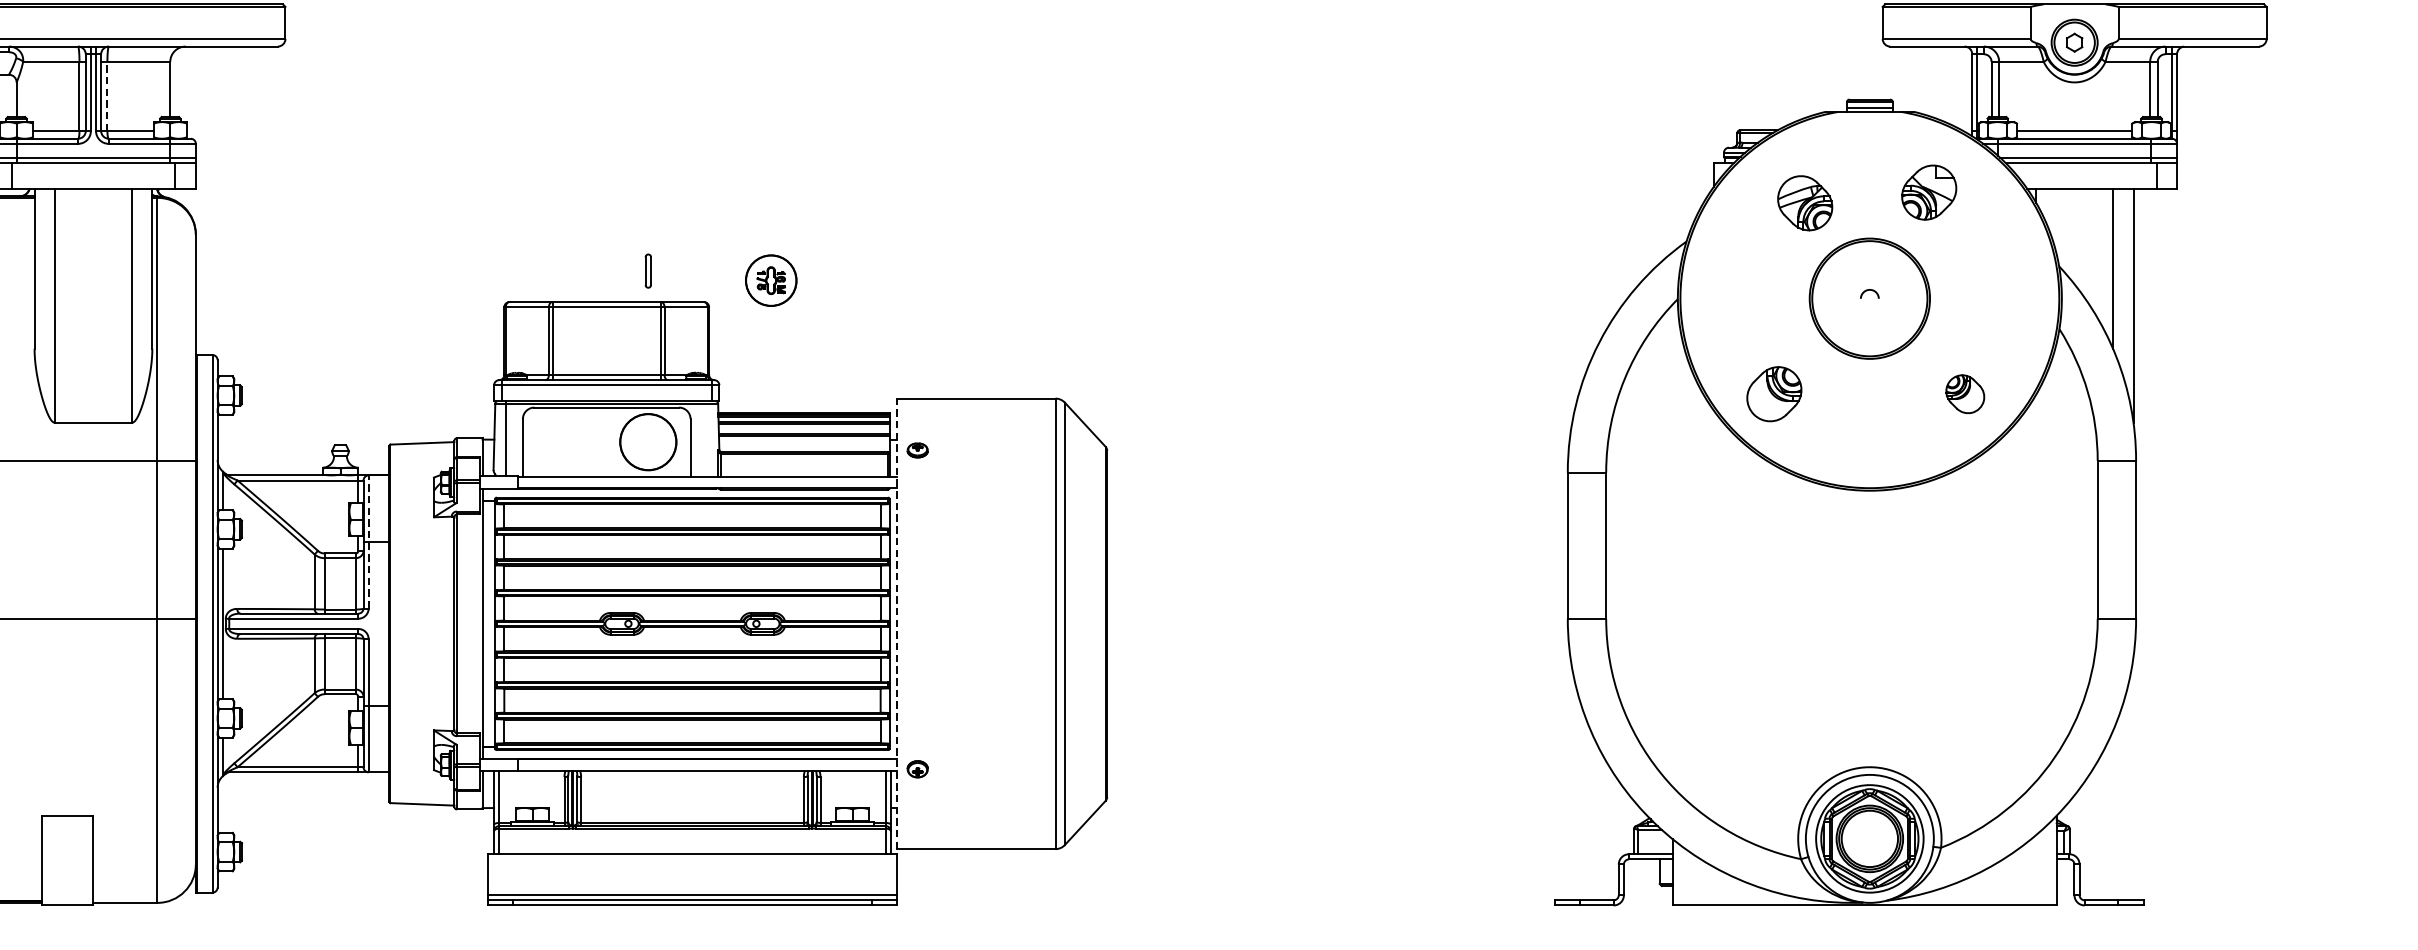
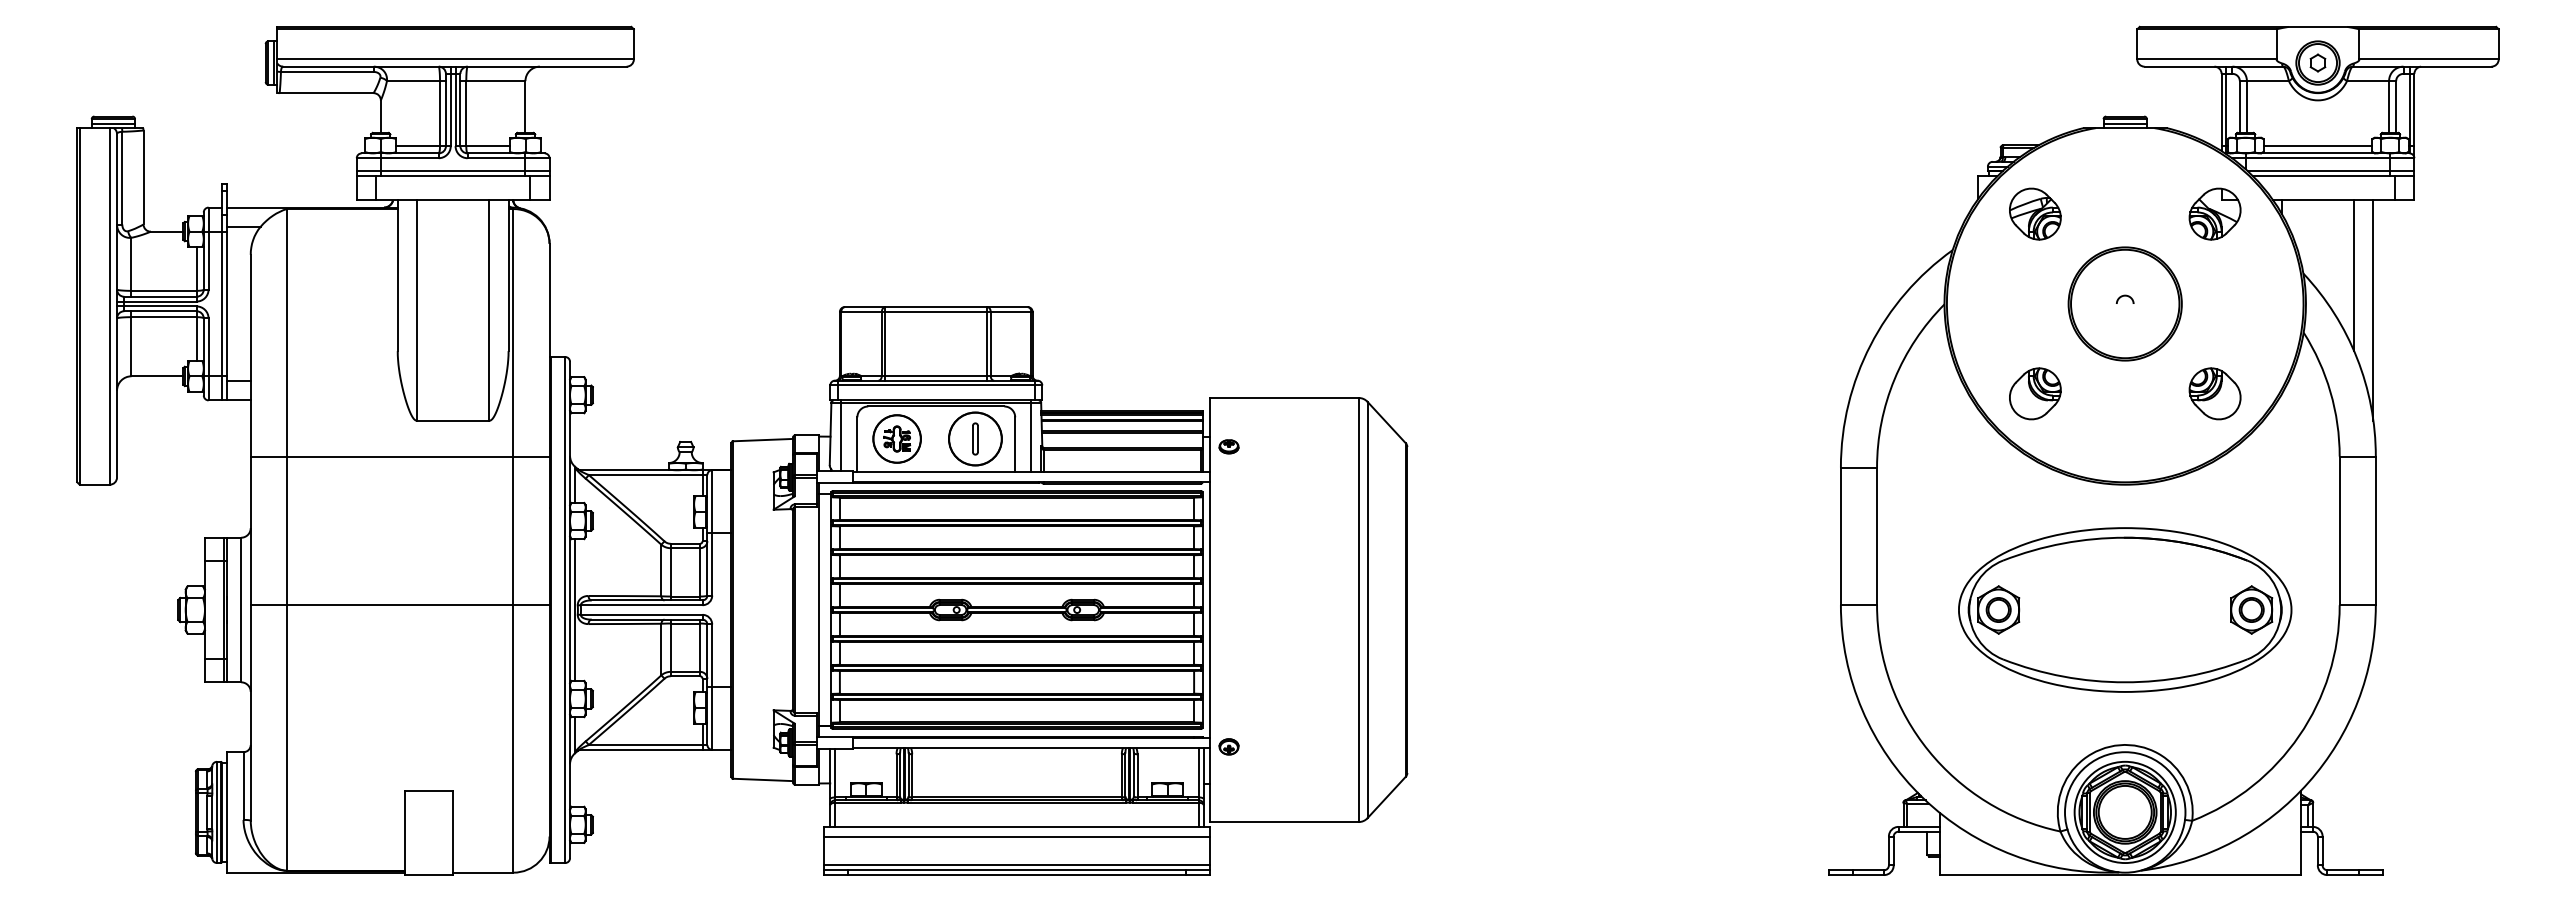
line: (107, 96) -> (466, 113), dashed -> solid
part: (1928, 191) -> (2214, 213), moved
part: (1805, 202) -> (2035, 213), moved
part: (648, 270) -> (975, 438), moved
part: (770, 280) -> (896, 438), moved
part: (1964, 393) -> (2214, 393), size x1.43
line: (707, 438) -> (1031, 435), added
line: (368, 541) -> (712, 532), dashed -> solid
line: (896, 623) -> (1209, 609), dashed -> solid
part: (1870, 623) -> (2125, 609), added
line: (691, 864) -> (1016, 836), added

